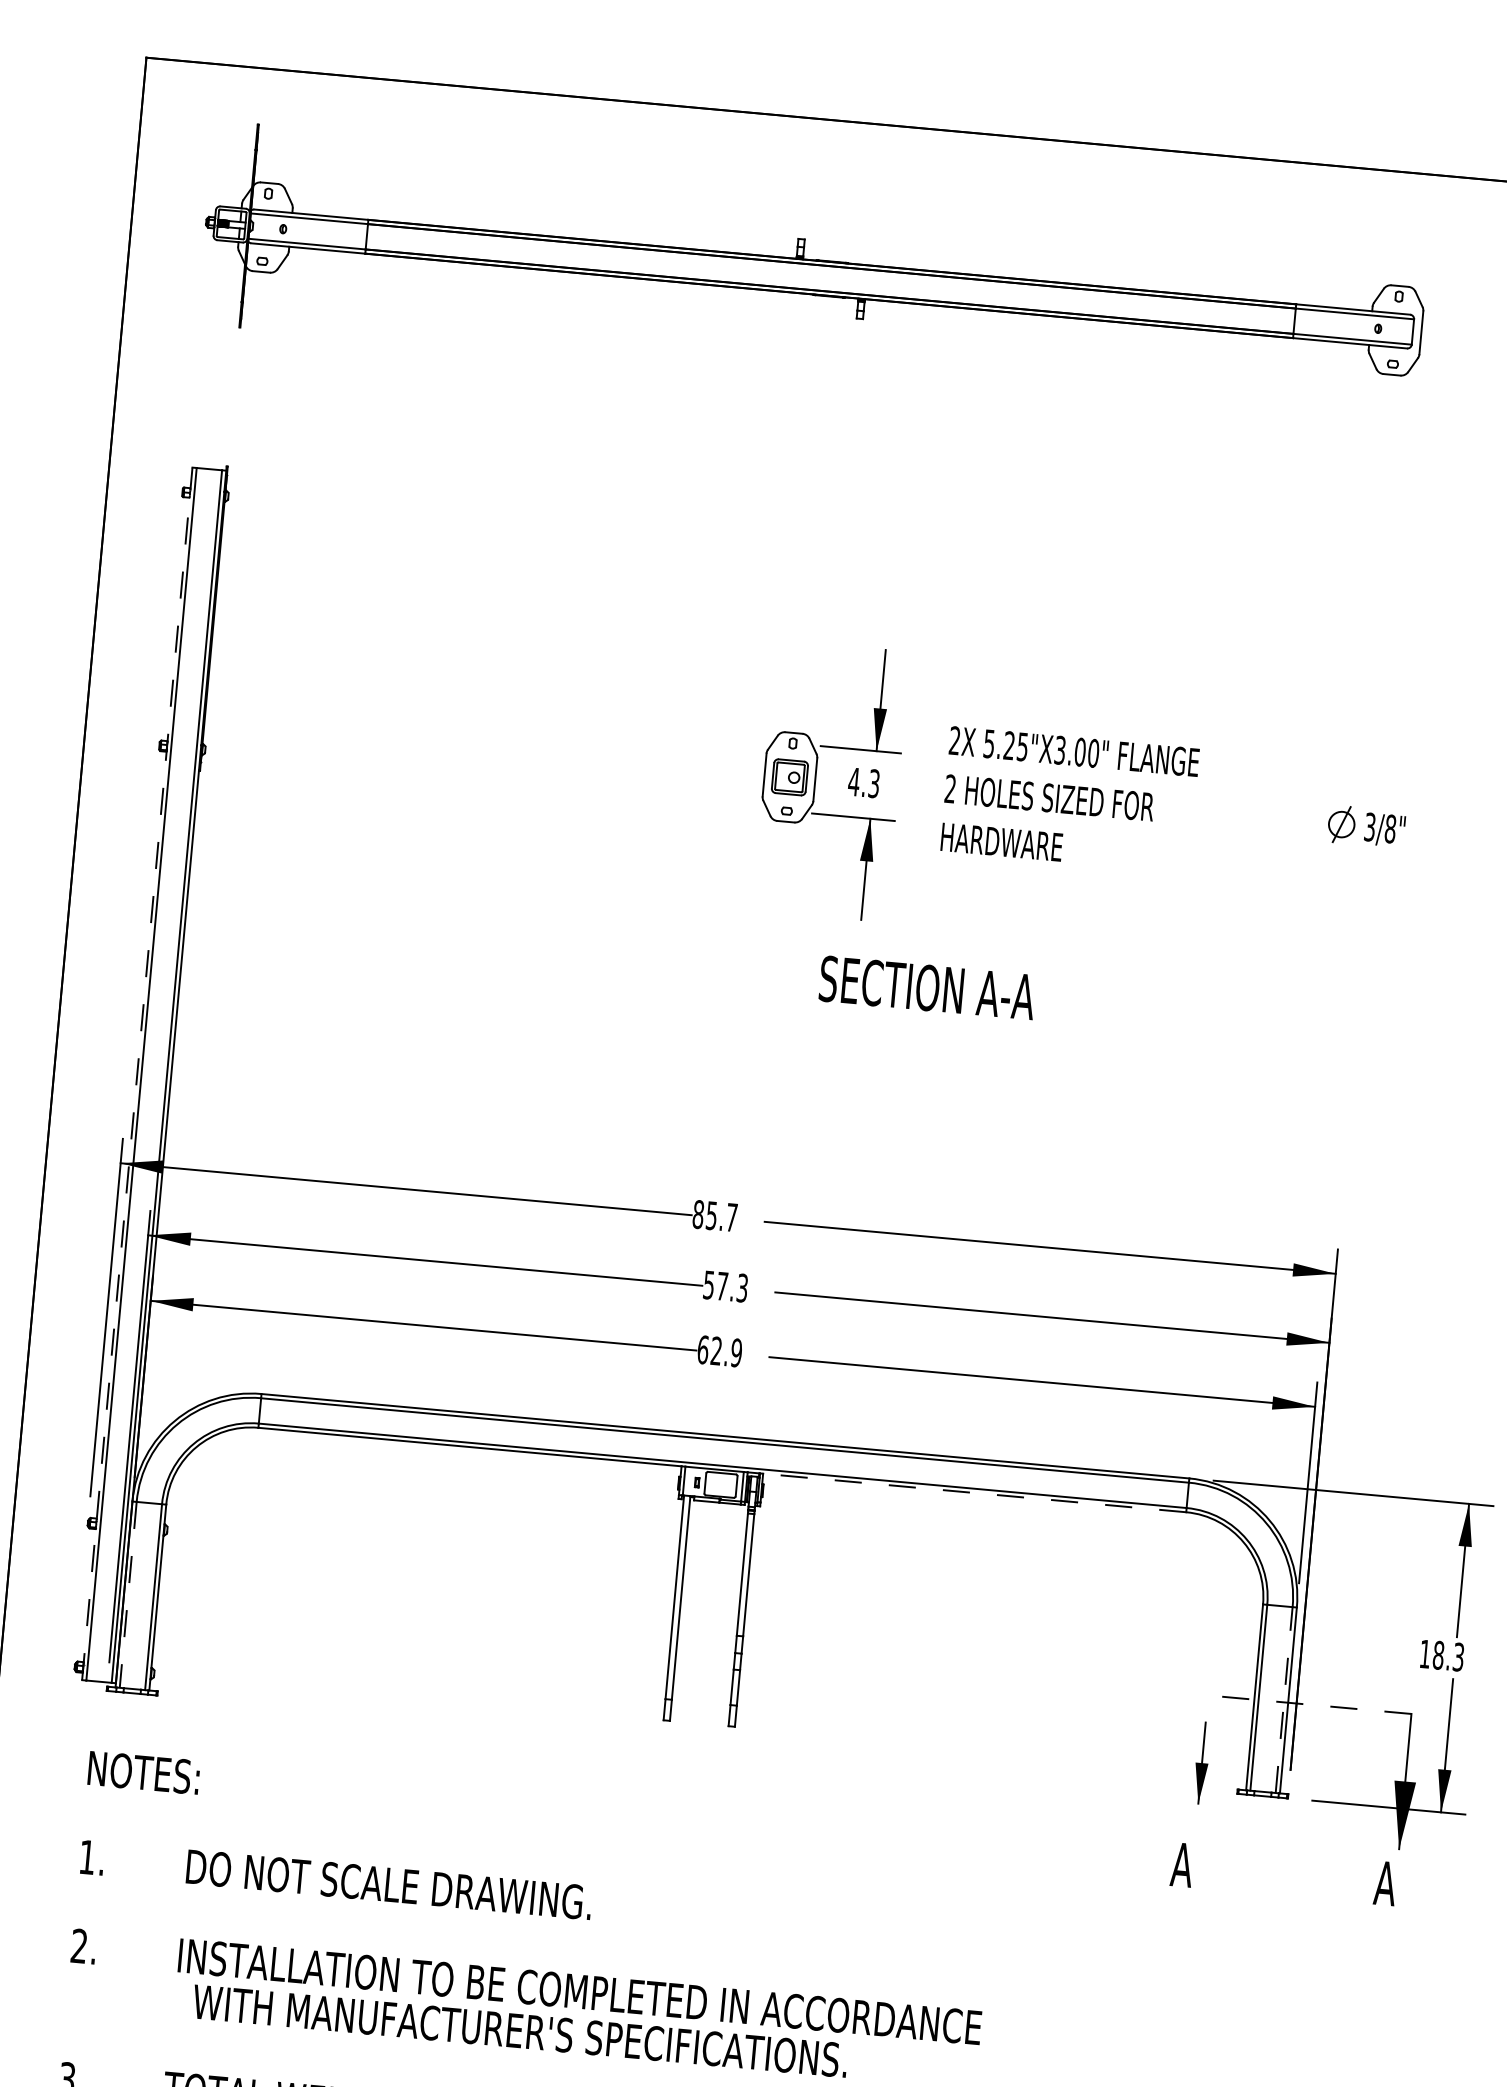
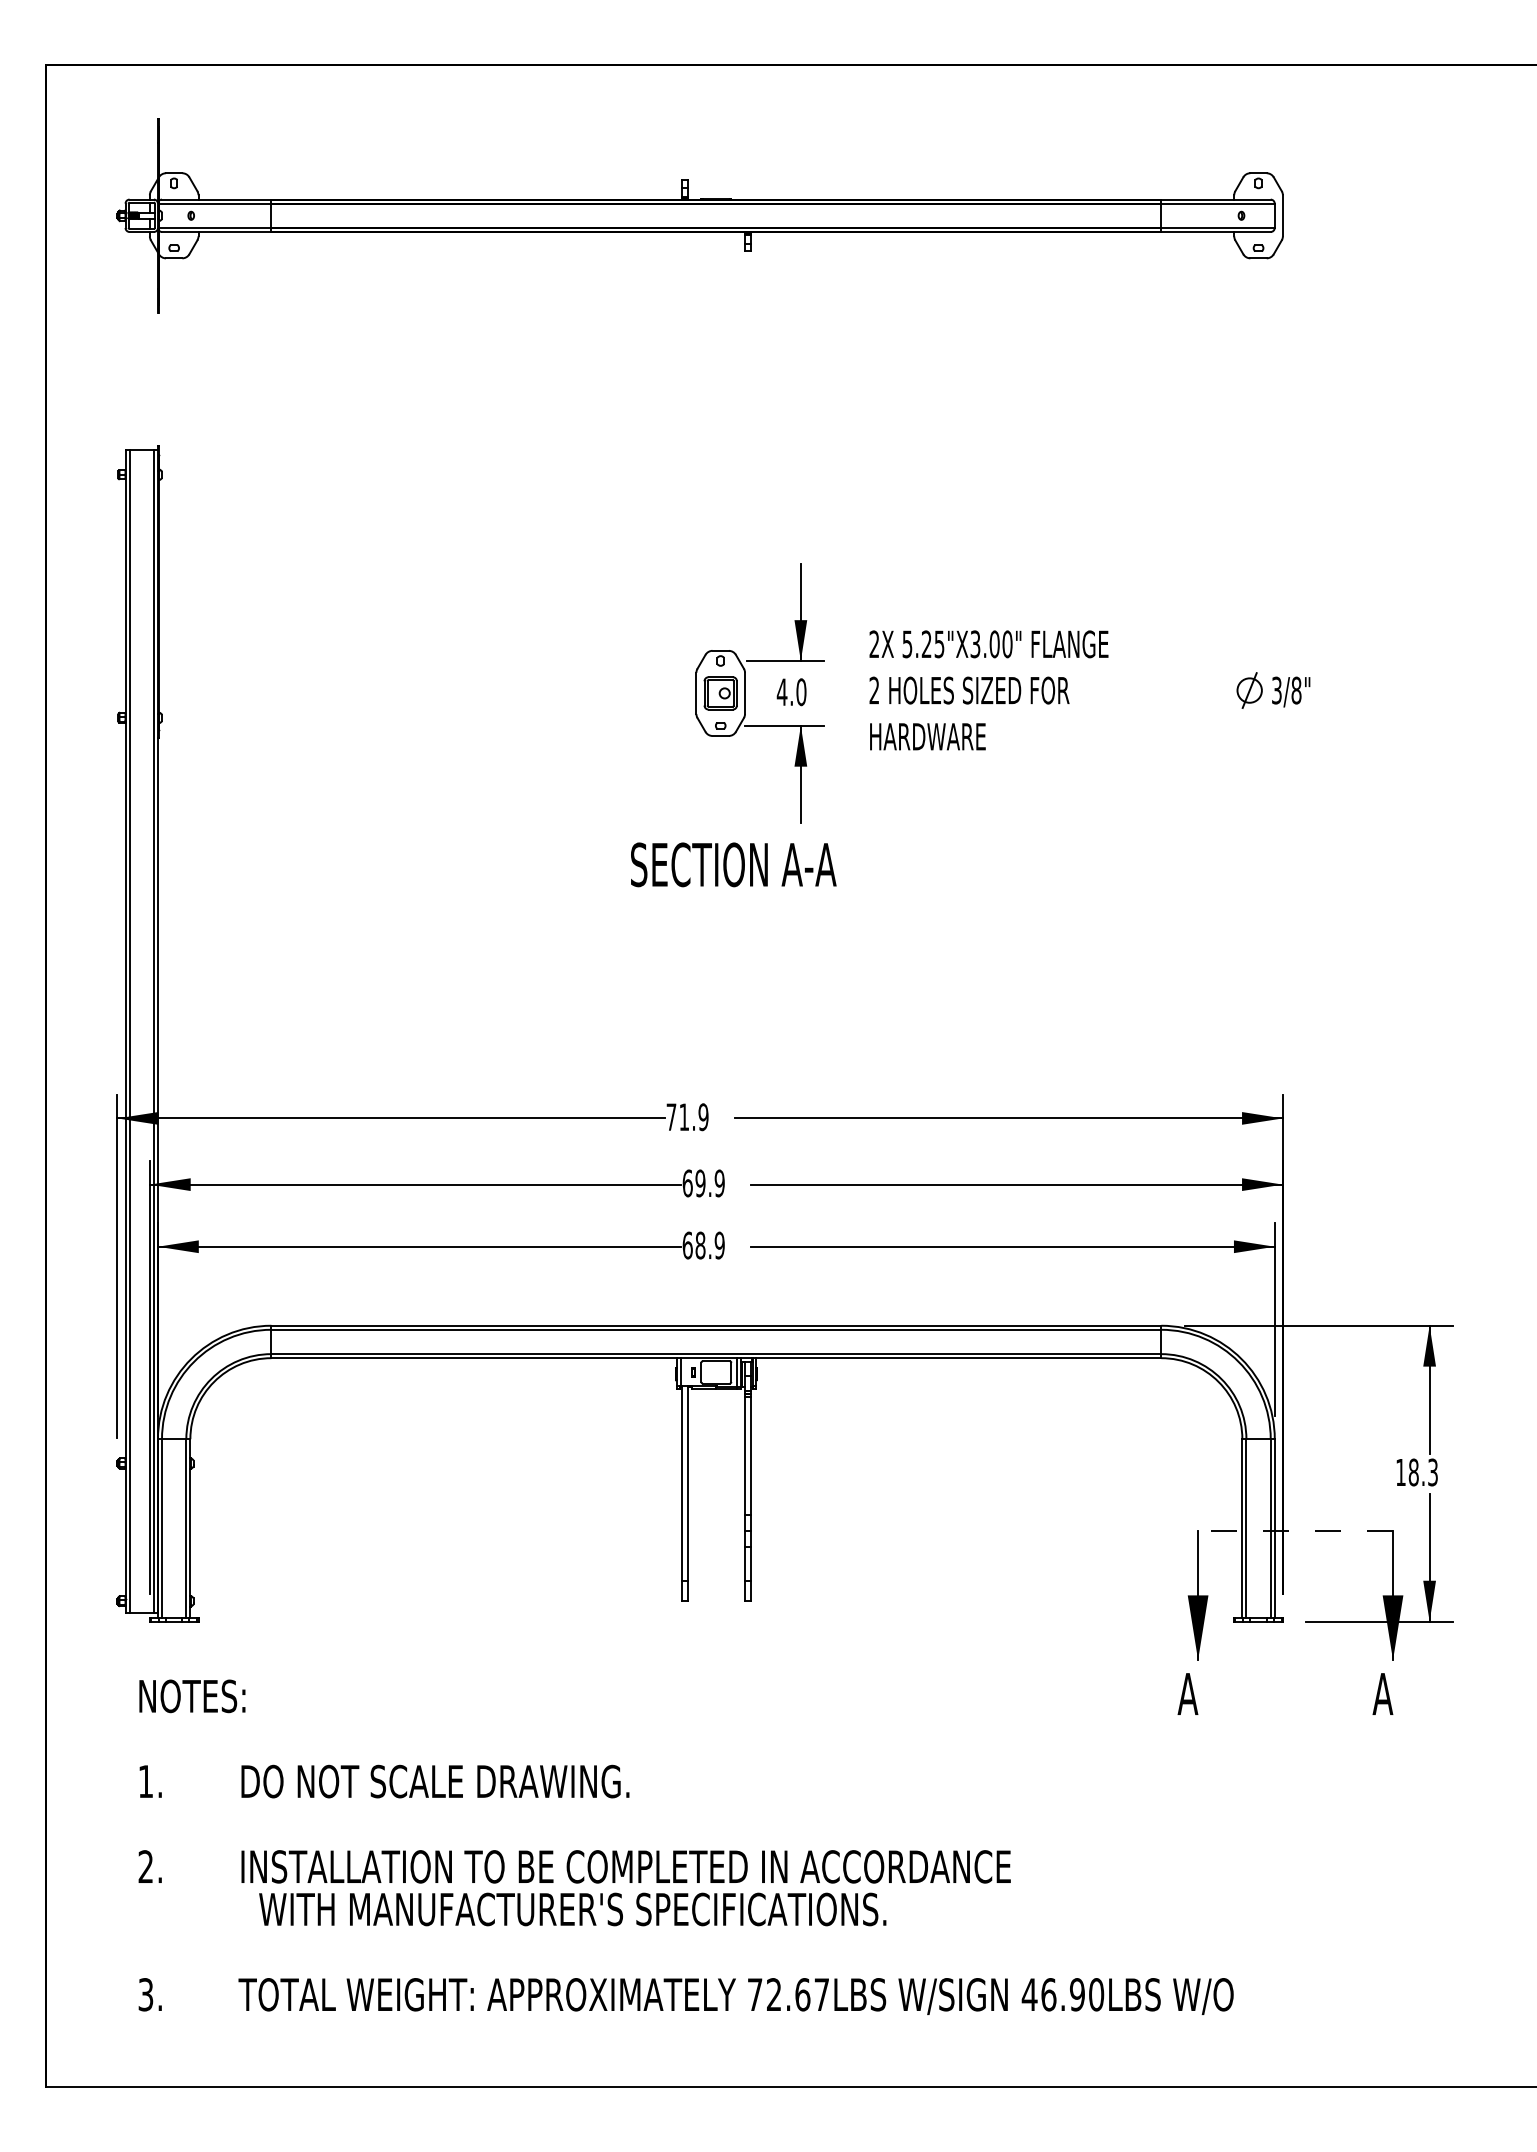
text: (874, 784) -> (801, 692), 4.3 -> 4.0
text: (927, 987) -> (733, 864), moved
line: (137, 1073) -> (125, 1031), dashed -> solid
text: (715, 1216) -> (687, 1117), 85.7 -> 71.9
text: (725, 1286) -> (703, 1183), 57.3 -> 69.9
text: (716, 1351) -> (700, 1245), 62.9 -> 68.9
line: (974, 1493) -> (958, 1358), dashed -> solid
line: (128, 1595) -> (162, 1528), dashed -> solid
line: (1284, 1699) -> (1270, 1527), dashed -> solid
part: (1201, 1763) -> (1197, 1595), size x1.67

